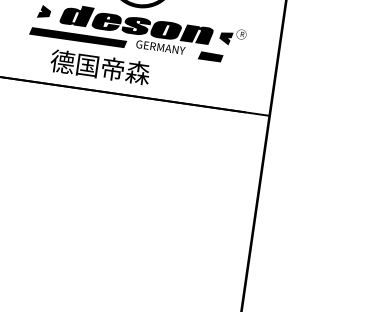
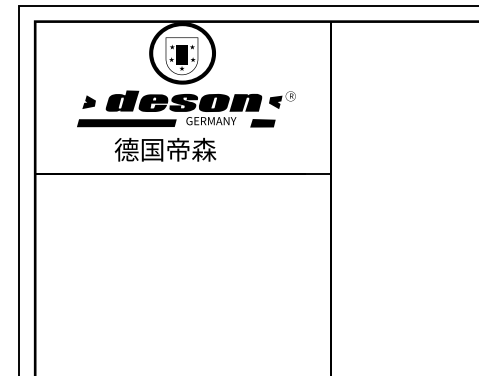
text: (100, 67) -> (165, 149), moved

